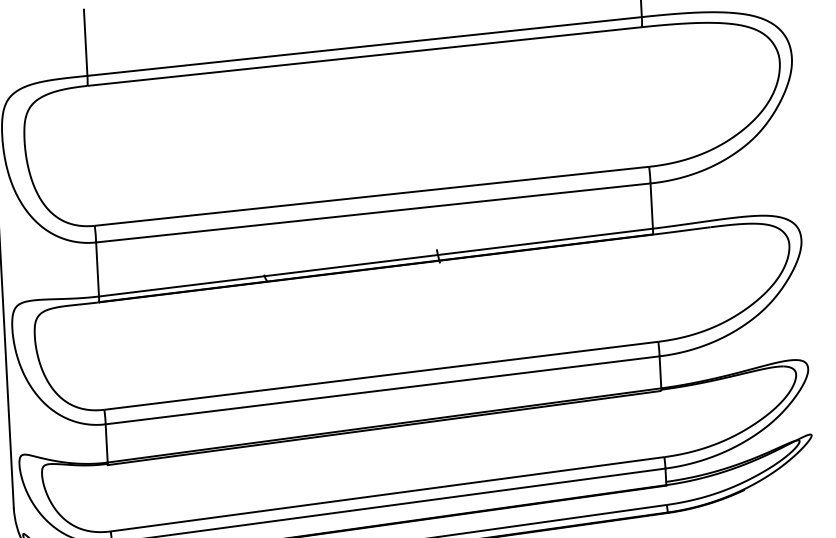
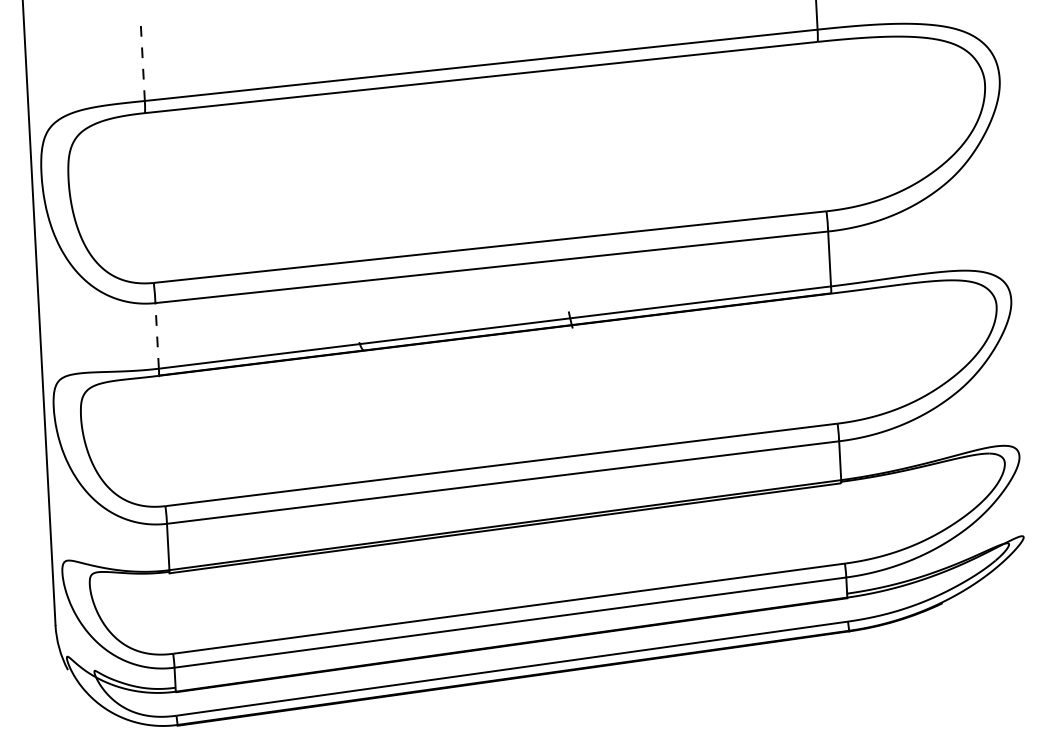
line: (85, 42) -> (142, 60), solid -> dashed
line: (97, 269) -> (157, 335), solid -> dashed

